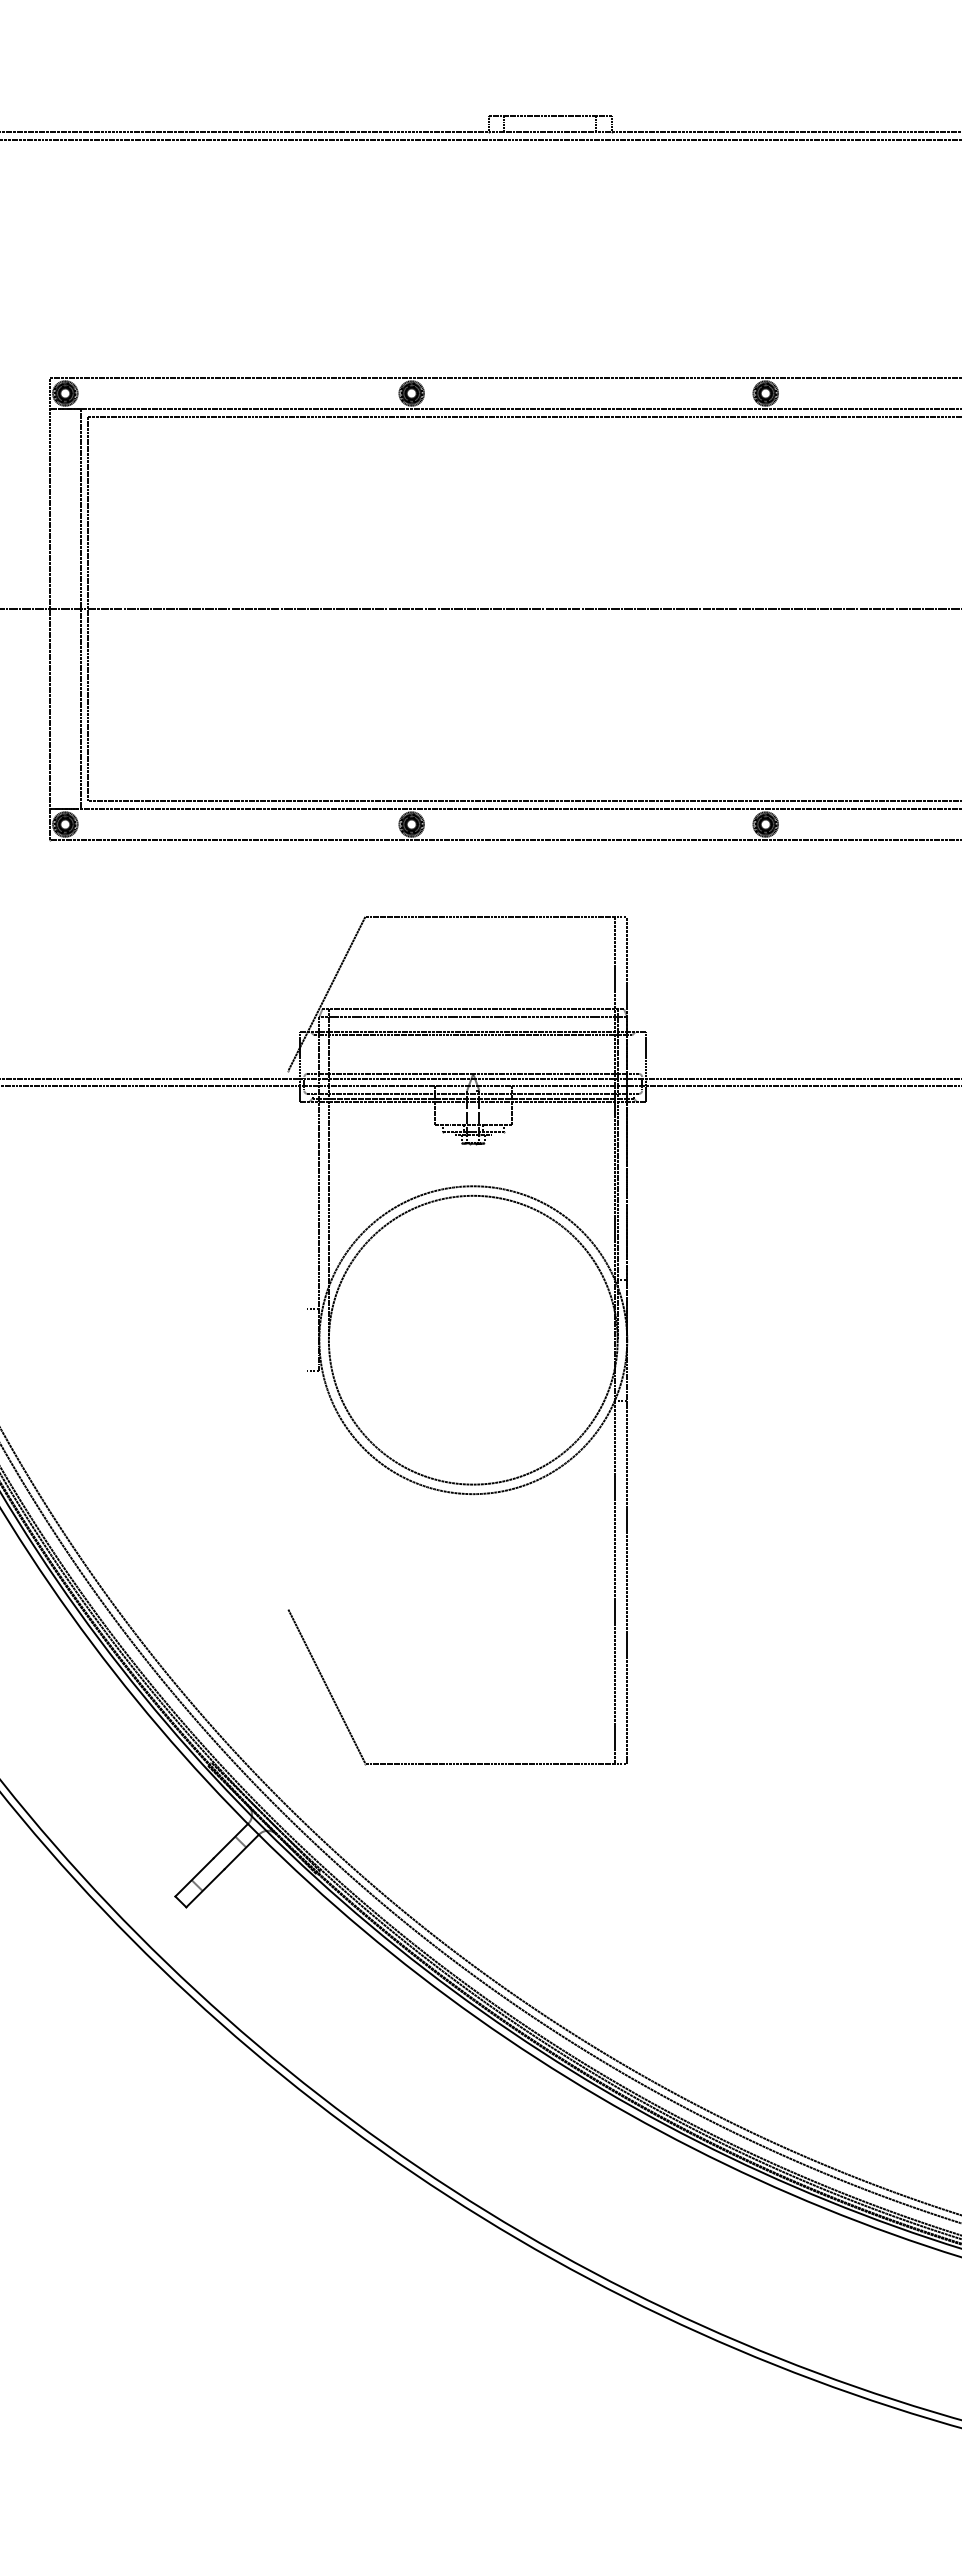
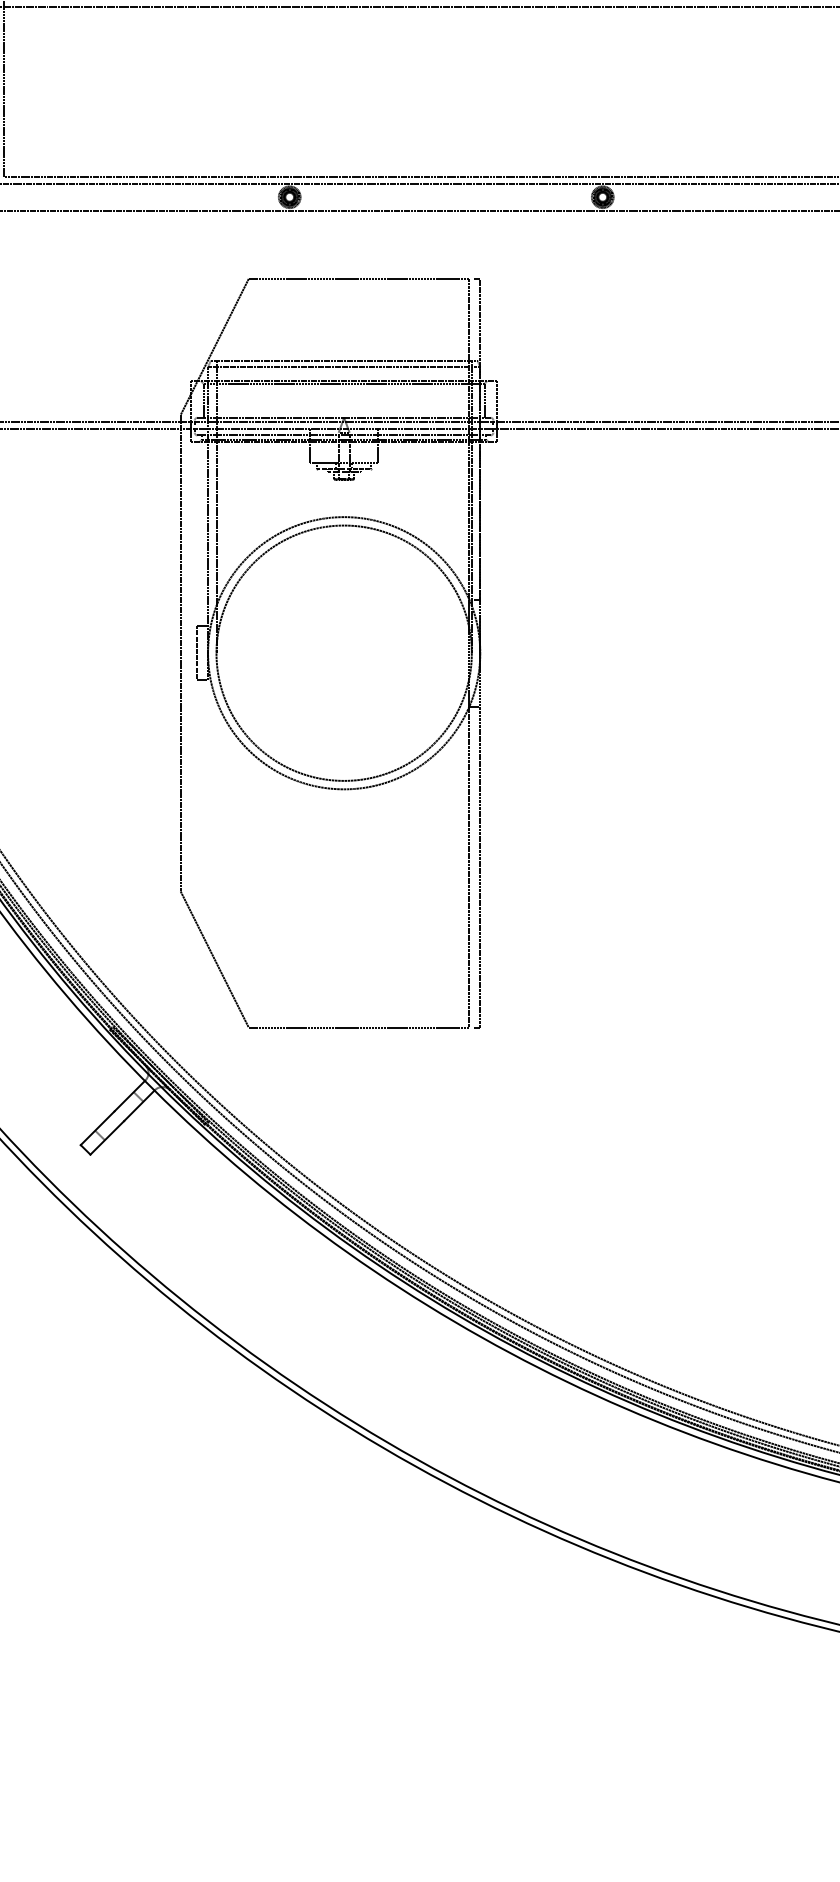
line: (314, 1054) -> (203, 400), added
line: (632, 1054) -> (484, 400), added
line: (288, 1339) -> (180, 652), added
line: (307, 1340) -> (197, 653), added

